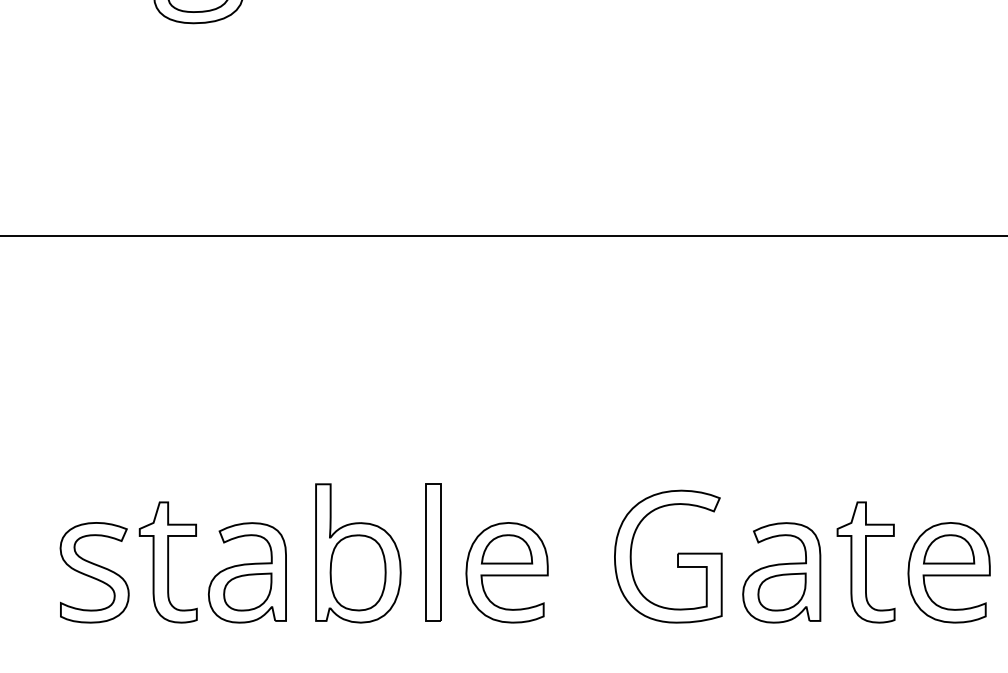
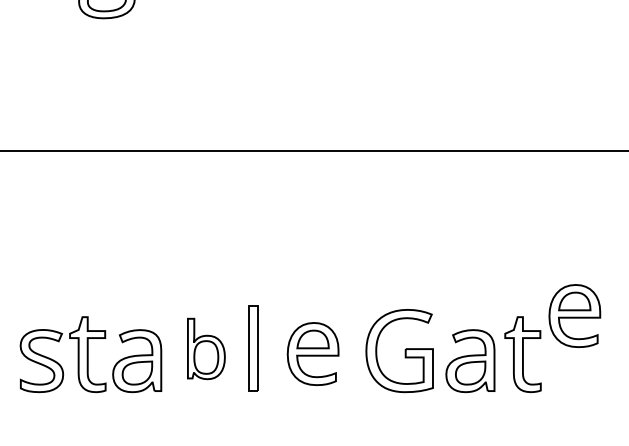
part: (358, 552) -> (206, 348), size x0.7
part: (506, 571) -> (312, 353), moved
part: (948, 571) -> (574, 315), moved

